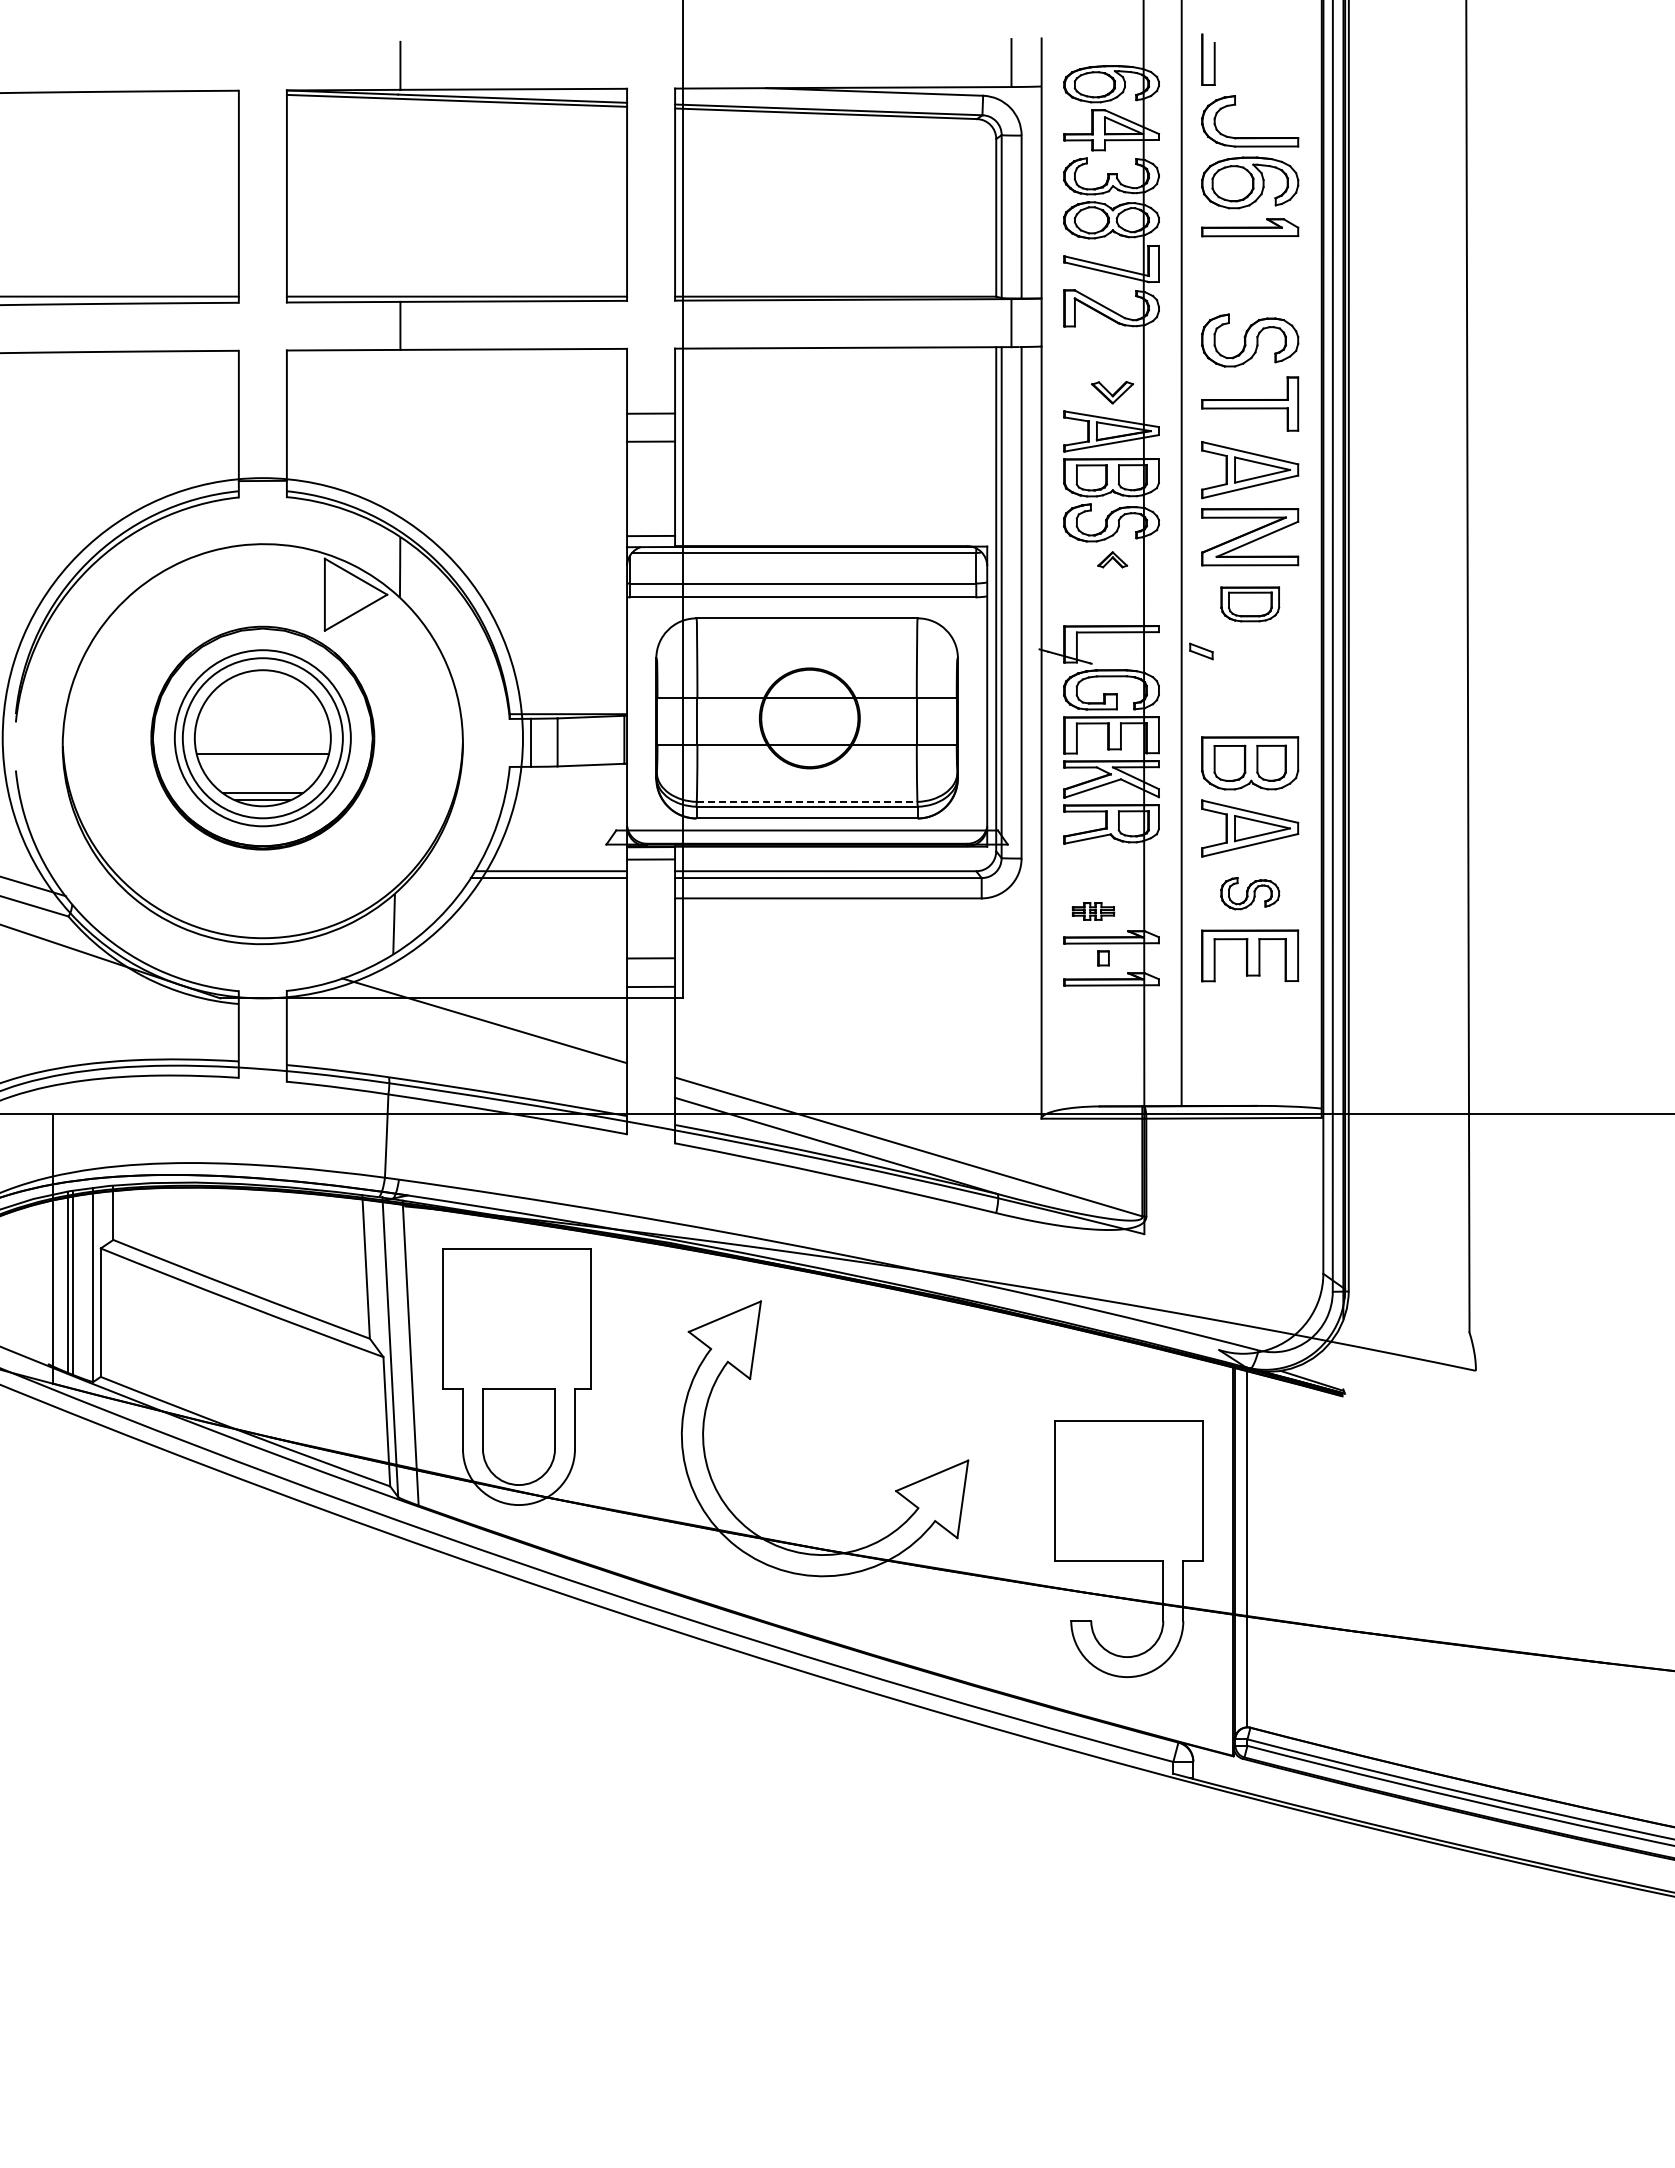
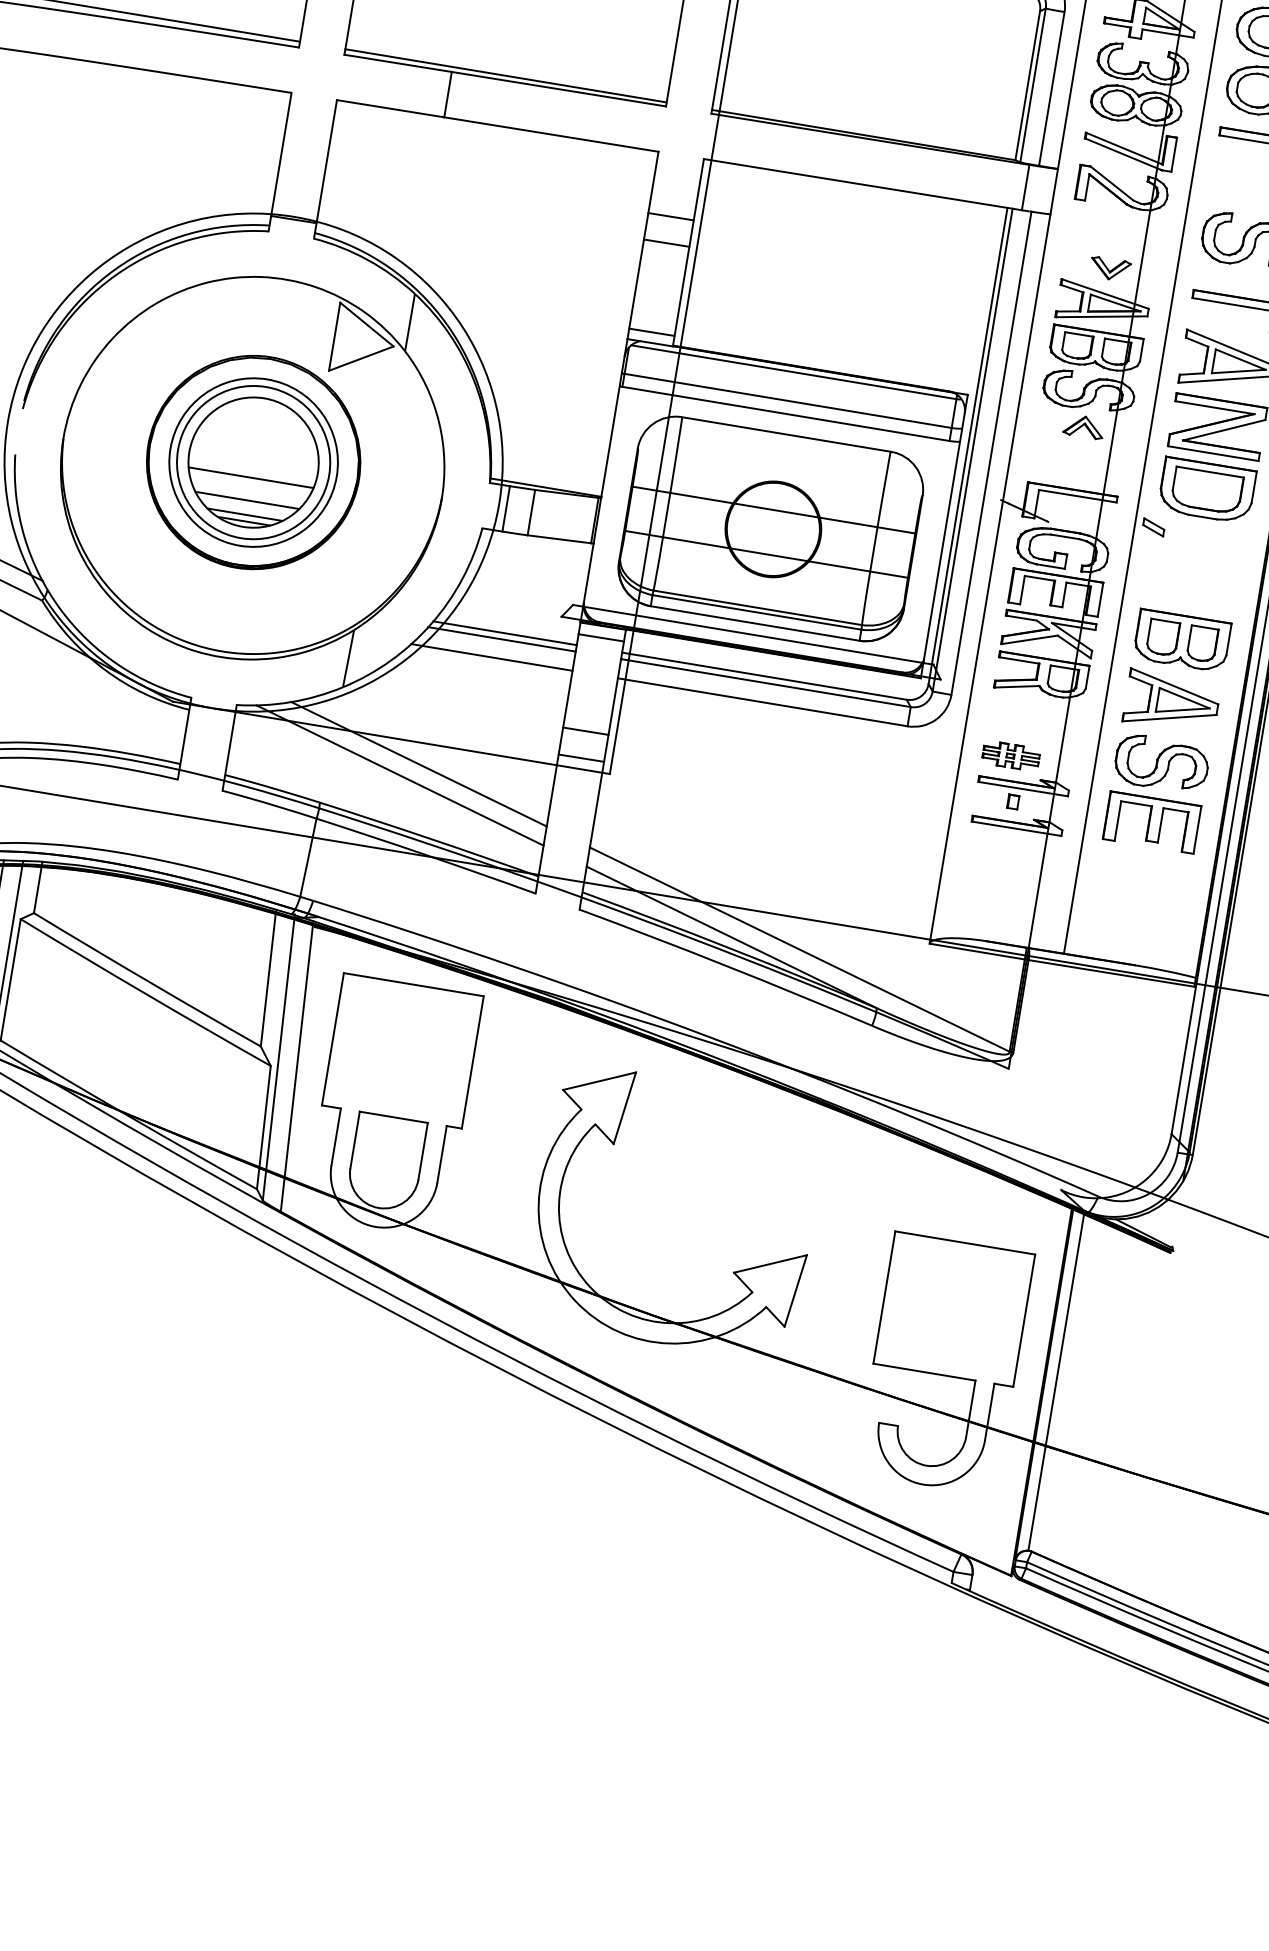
part: (1112, 559) -> (1084, 426), size x1.43
part: (1250, 604) -> (1207, 490), size x1.67
line: (262, 778) -> (247, 500), added
line: (807, 801) -> (758, 607), dashed -> solid
part: (1250, 893) -> (1162, 763), size x1.67
line: (541, 898) -> (491, 657), added
part: (1093, 911) -> (1011, 756), size x1.43
line: (467, 1035) -> (400, 775), added

